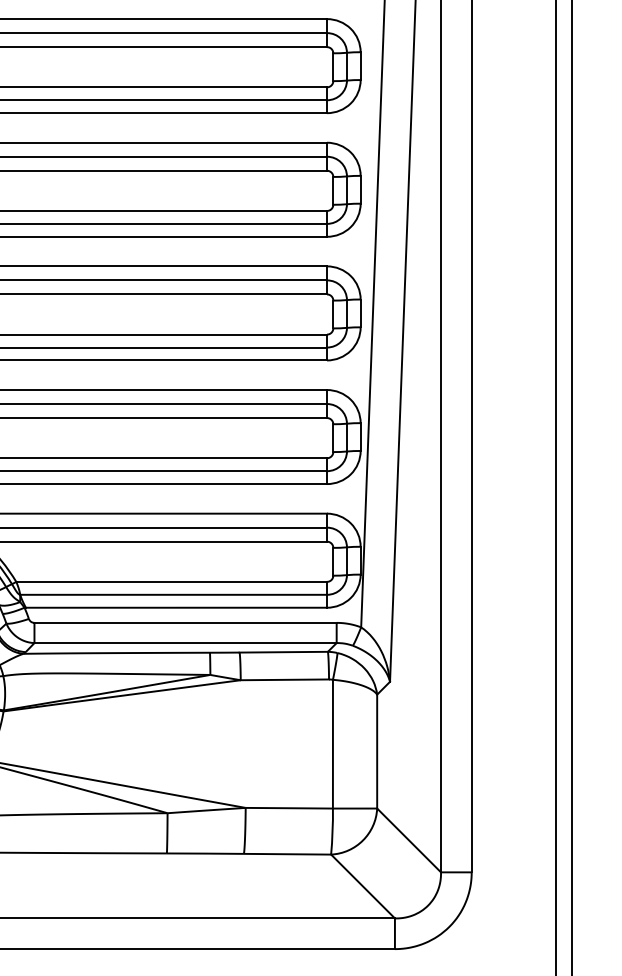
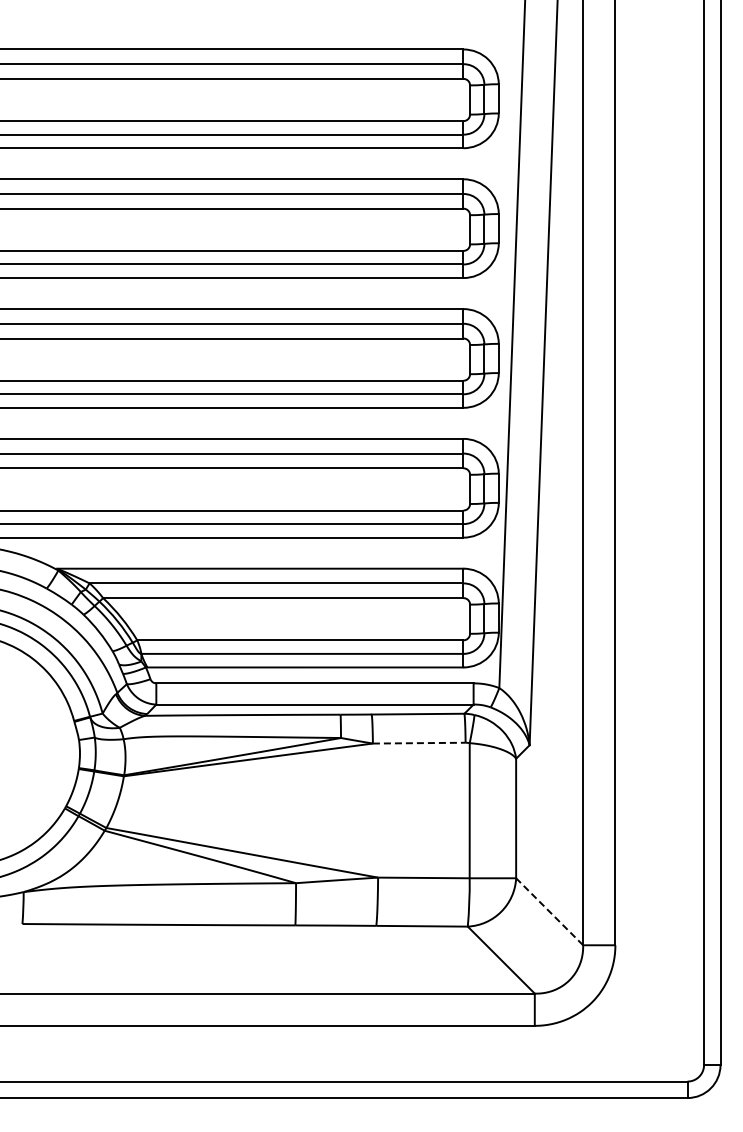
line: (285, 680) -> (419, 743), solid -> dashed
line: (408, 840) -> (549, 911), solid -> dashed

